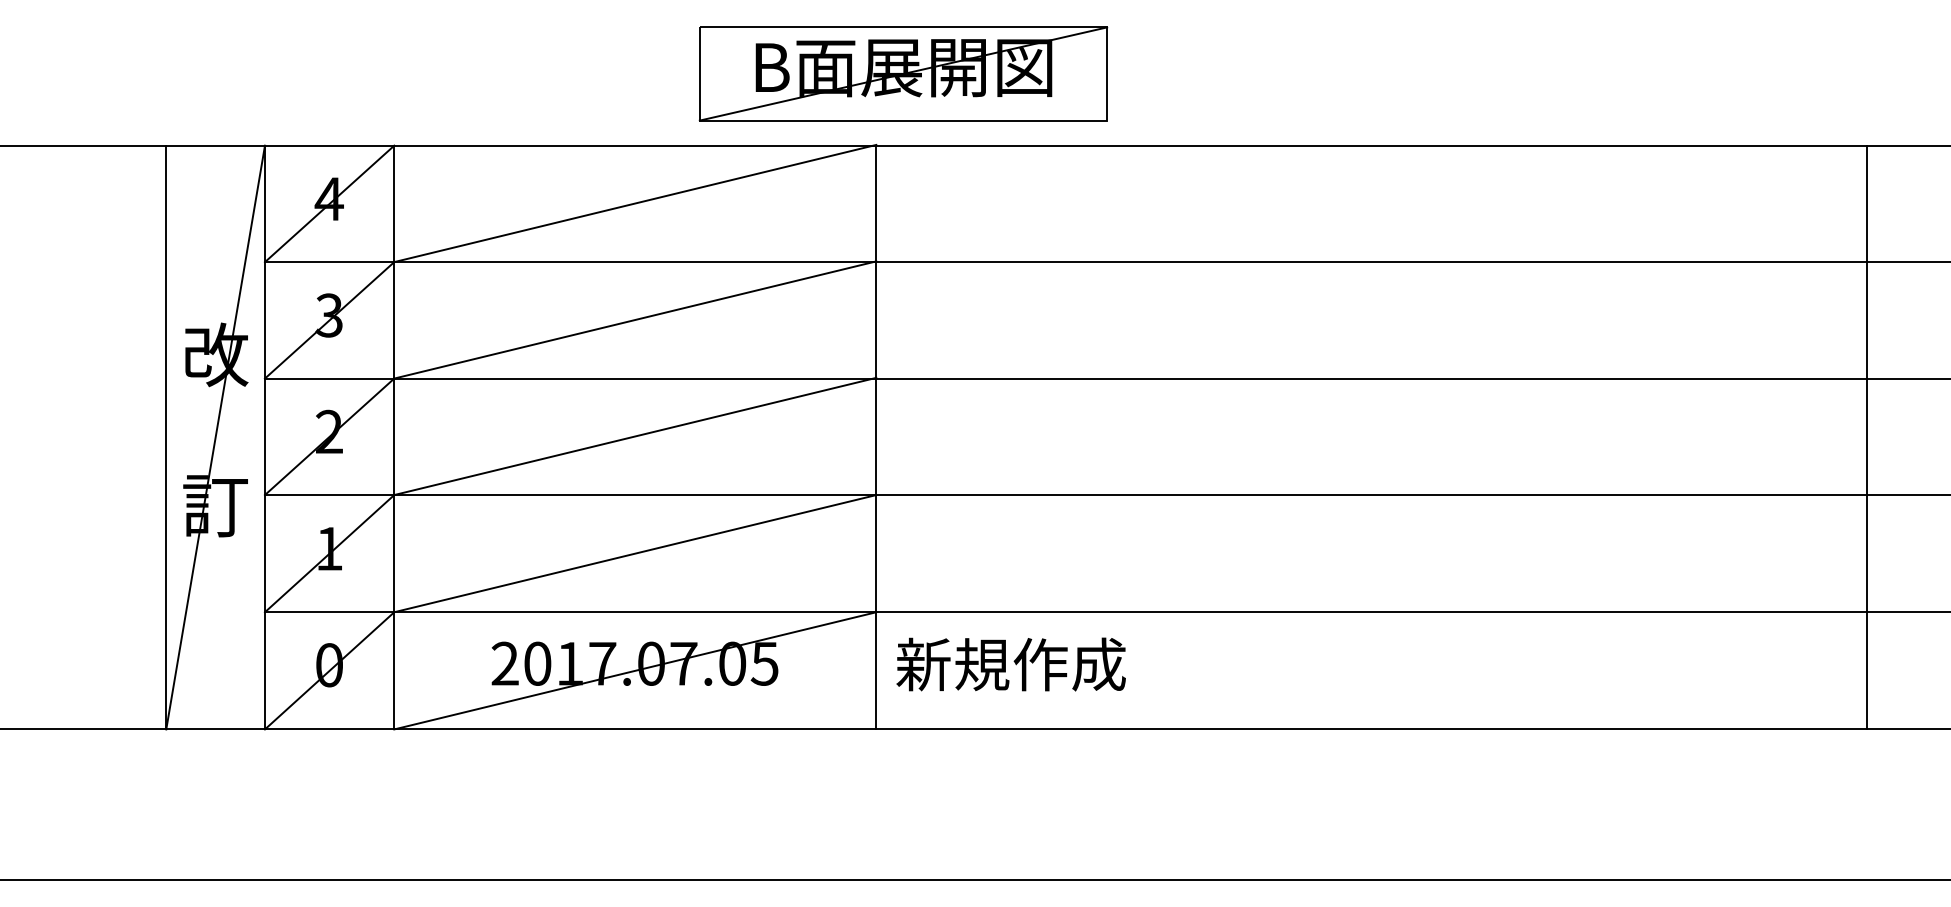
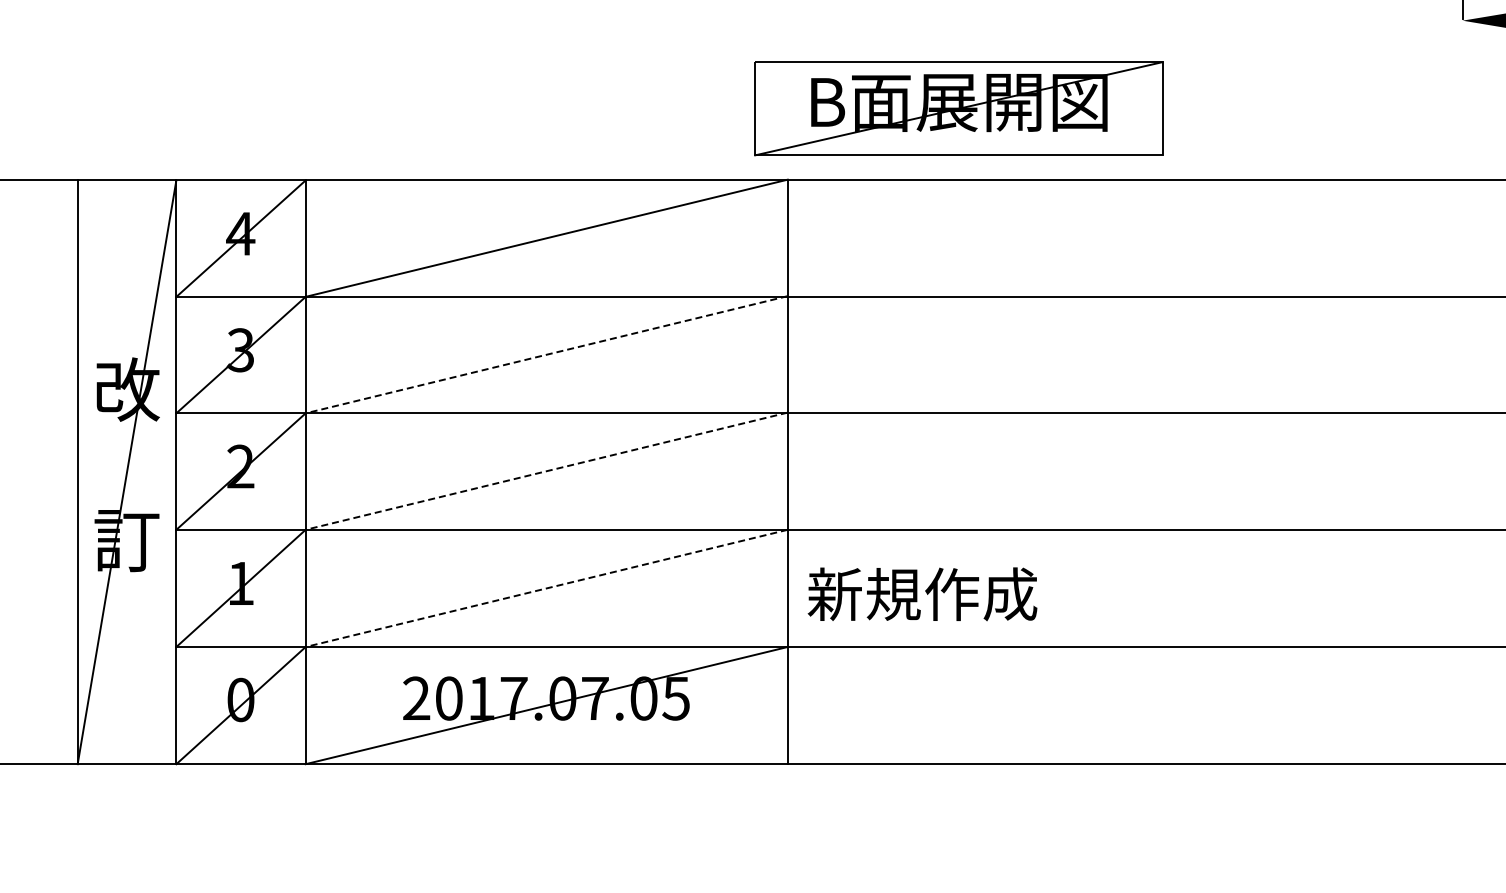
part: (903, 73) -> (958, 108), moved
line: (634, 320) -> (545, 355), solid -> dashed
line: (634, 436) -> (545, 471), solid -> dashed
line: (634, 553) -> (545, 588), solid -> dashed
text: (1010, 664) -> (921, 594), moved

